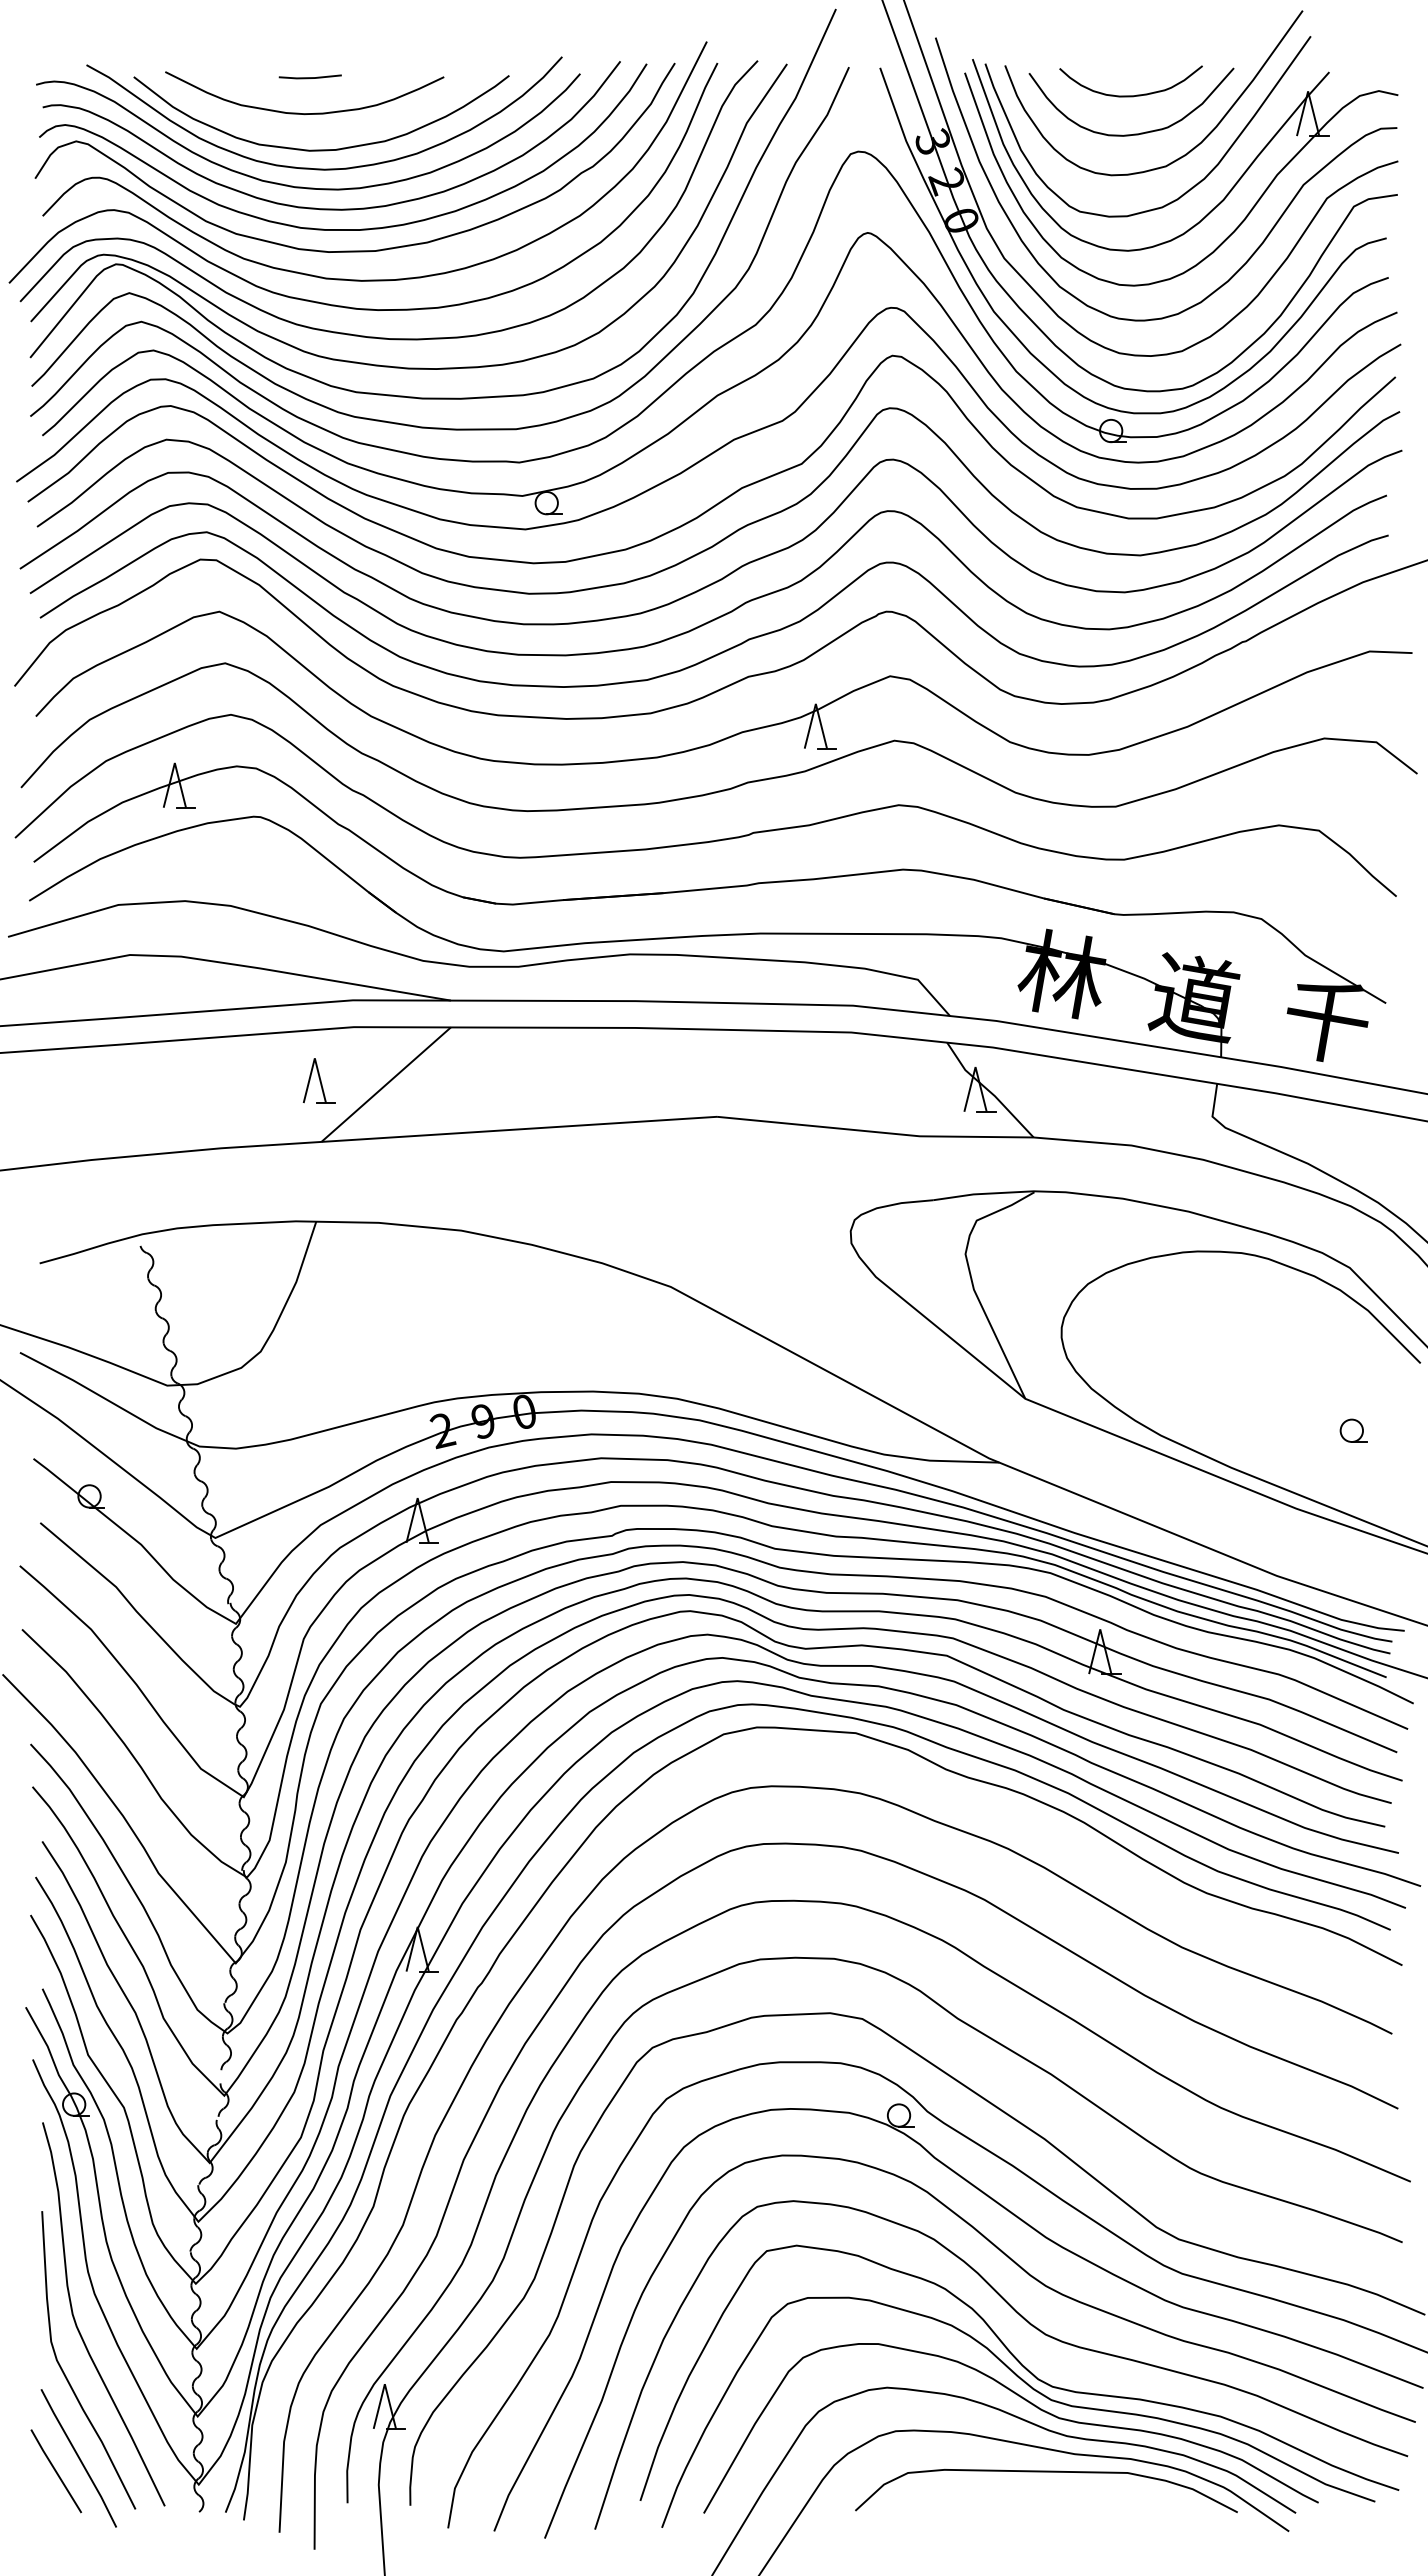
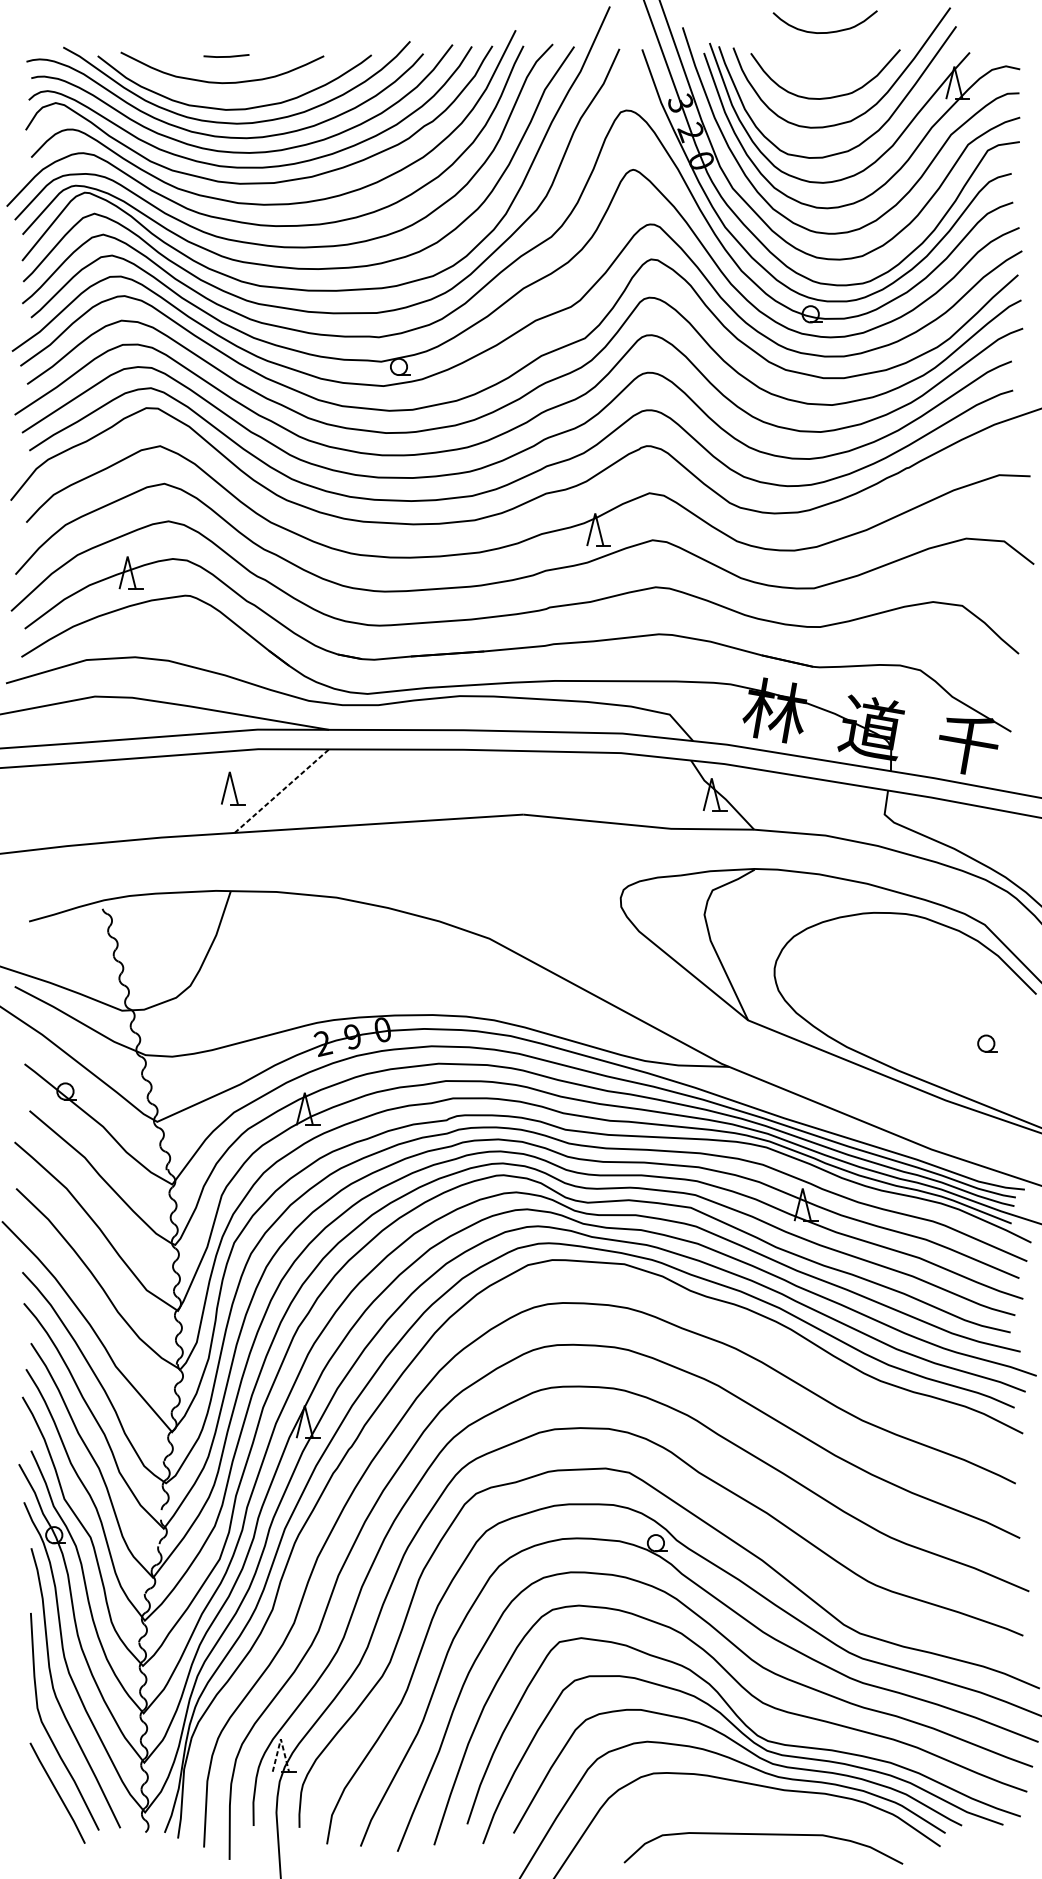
curve: (1130, 95) -> (824, 32), moved
line: (386, 1084) -> (282, 791), solid -> dashed
line: (384, 2384) -> (280, 1739), solid -> dashed
line: (56, 2471) -> (41, 1802), removed
curve: (1046, 2472) -> (763, 1834), moved

